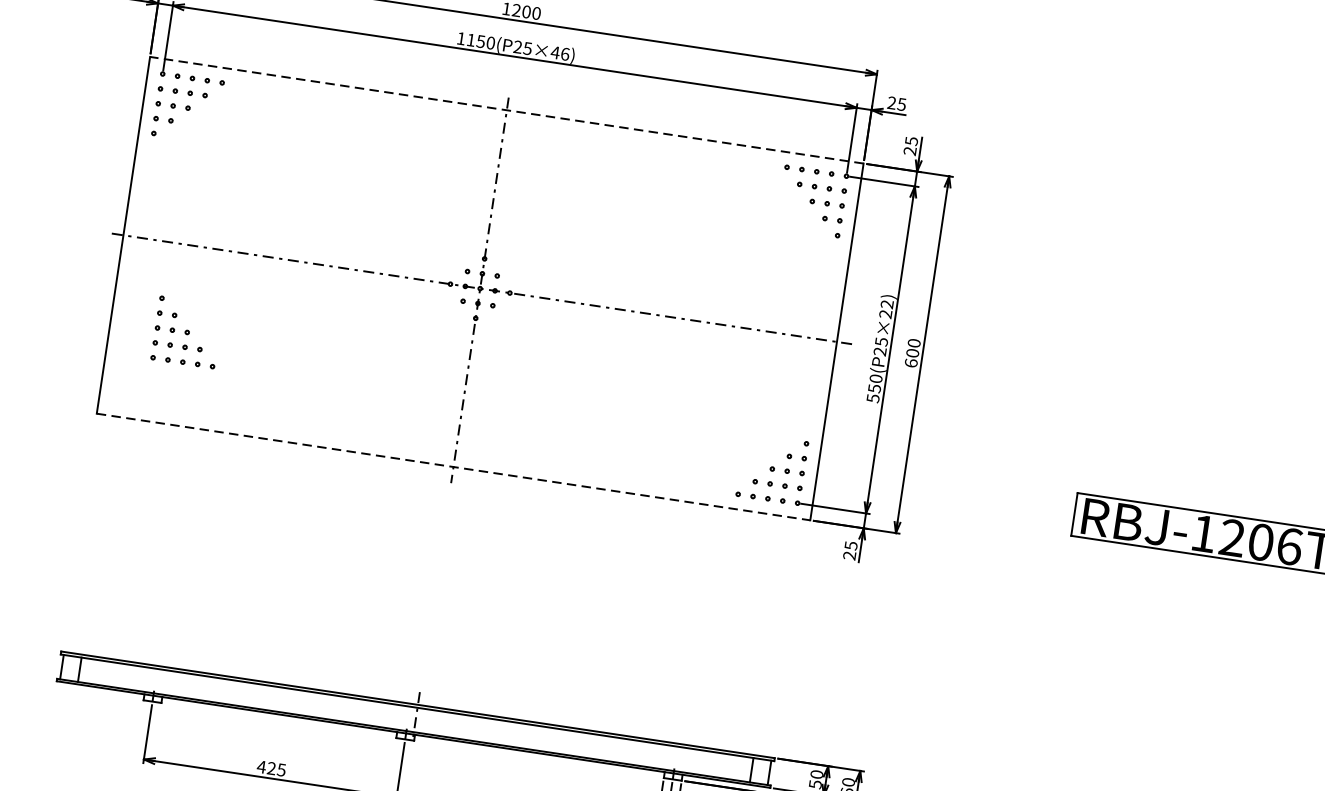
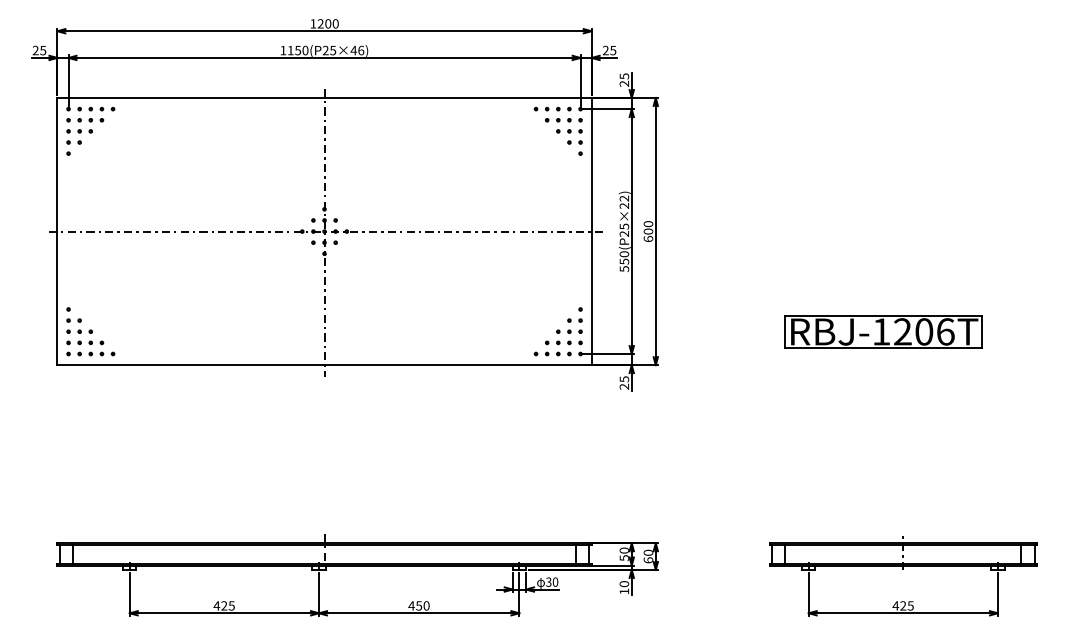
line: (506, 110) -> (324, 98), dashed -> solid
part: (186, 332) -> (90, 331), moved
line: (454, 467) -> (325, 365), dashed -> solid

